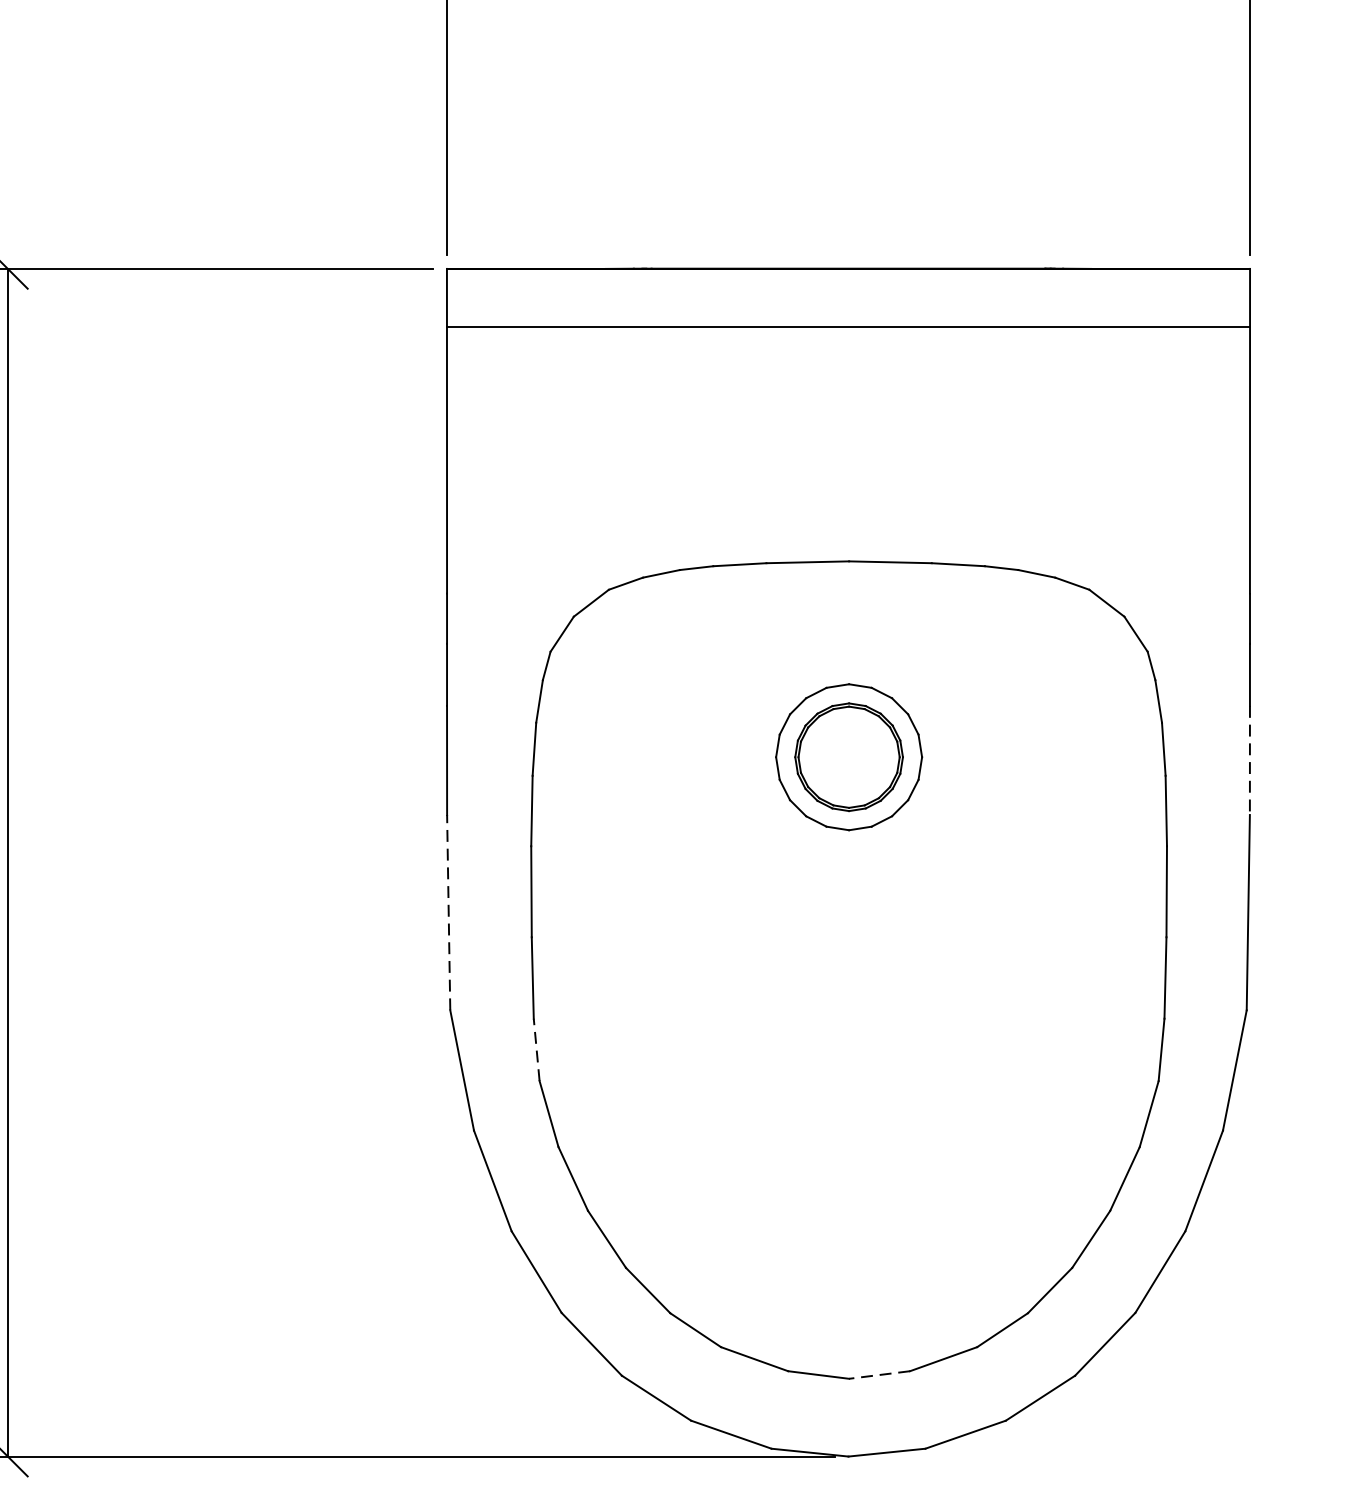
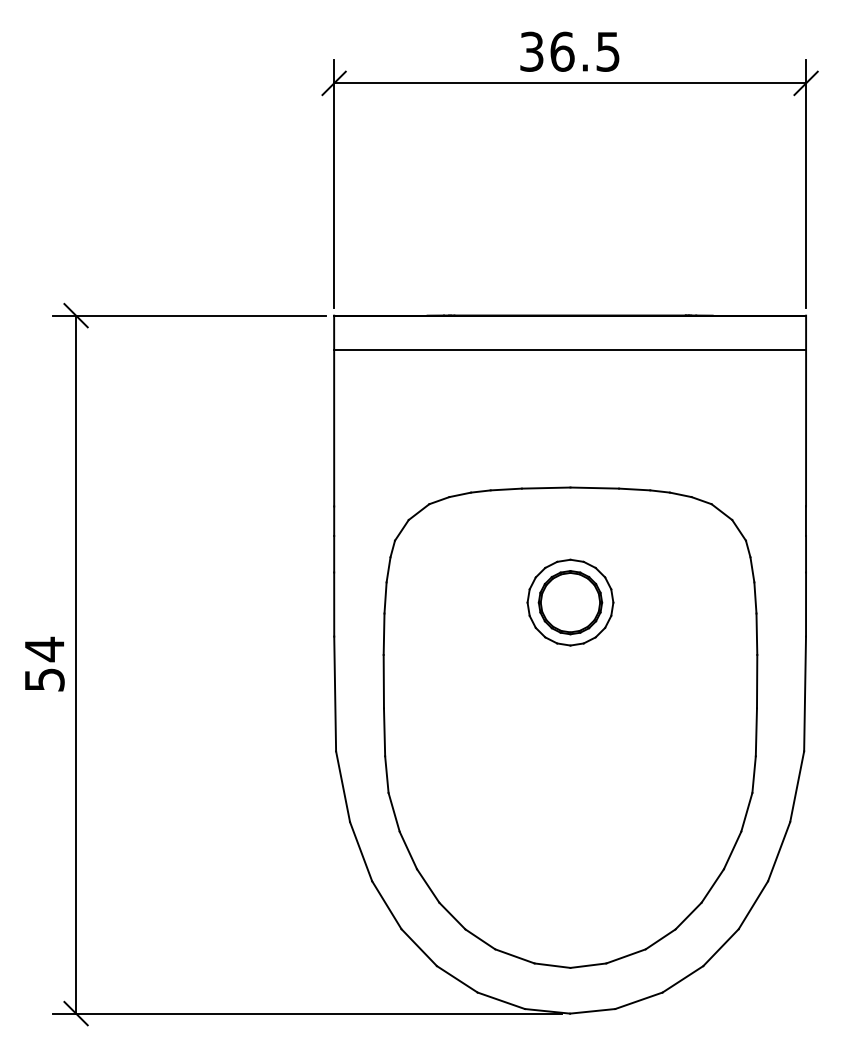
line: (1250, 762) -> (806, 605), dashed -> solid
line: (449, 911) -> (335, 693), dashed -> solid
line: (536, 1049) -> (386, 774), dashed -> solid
line: (878, 1374) -> (587, 965), dashed -> solid

